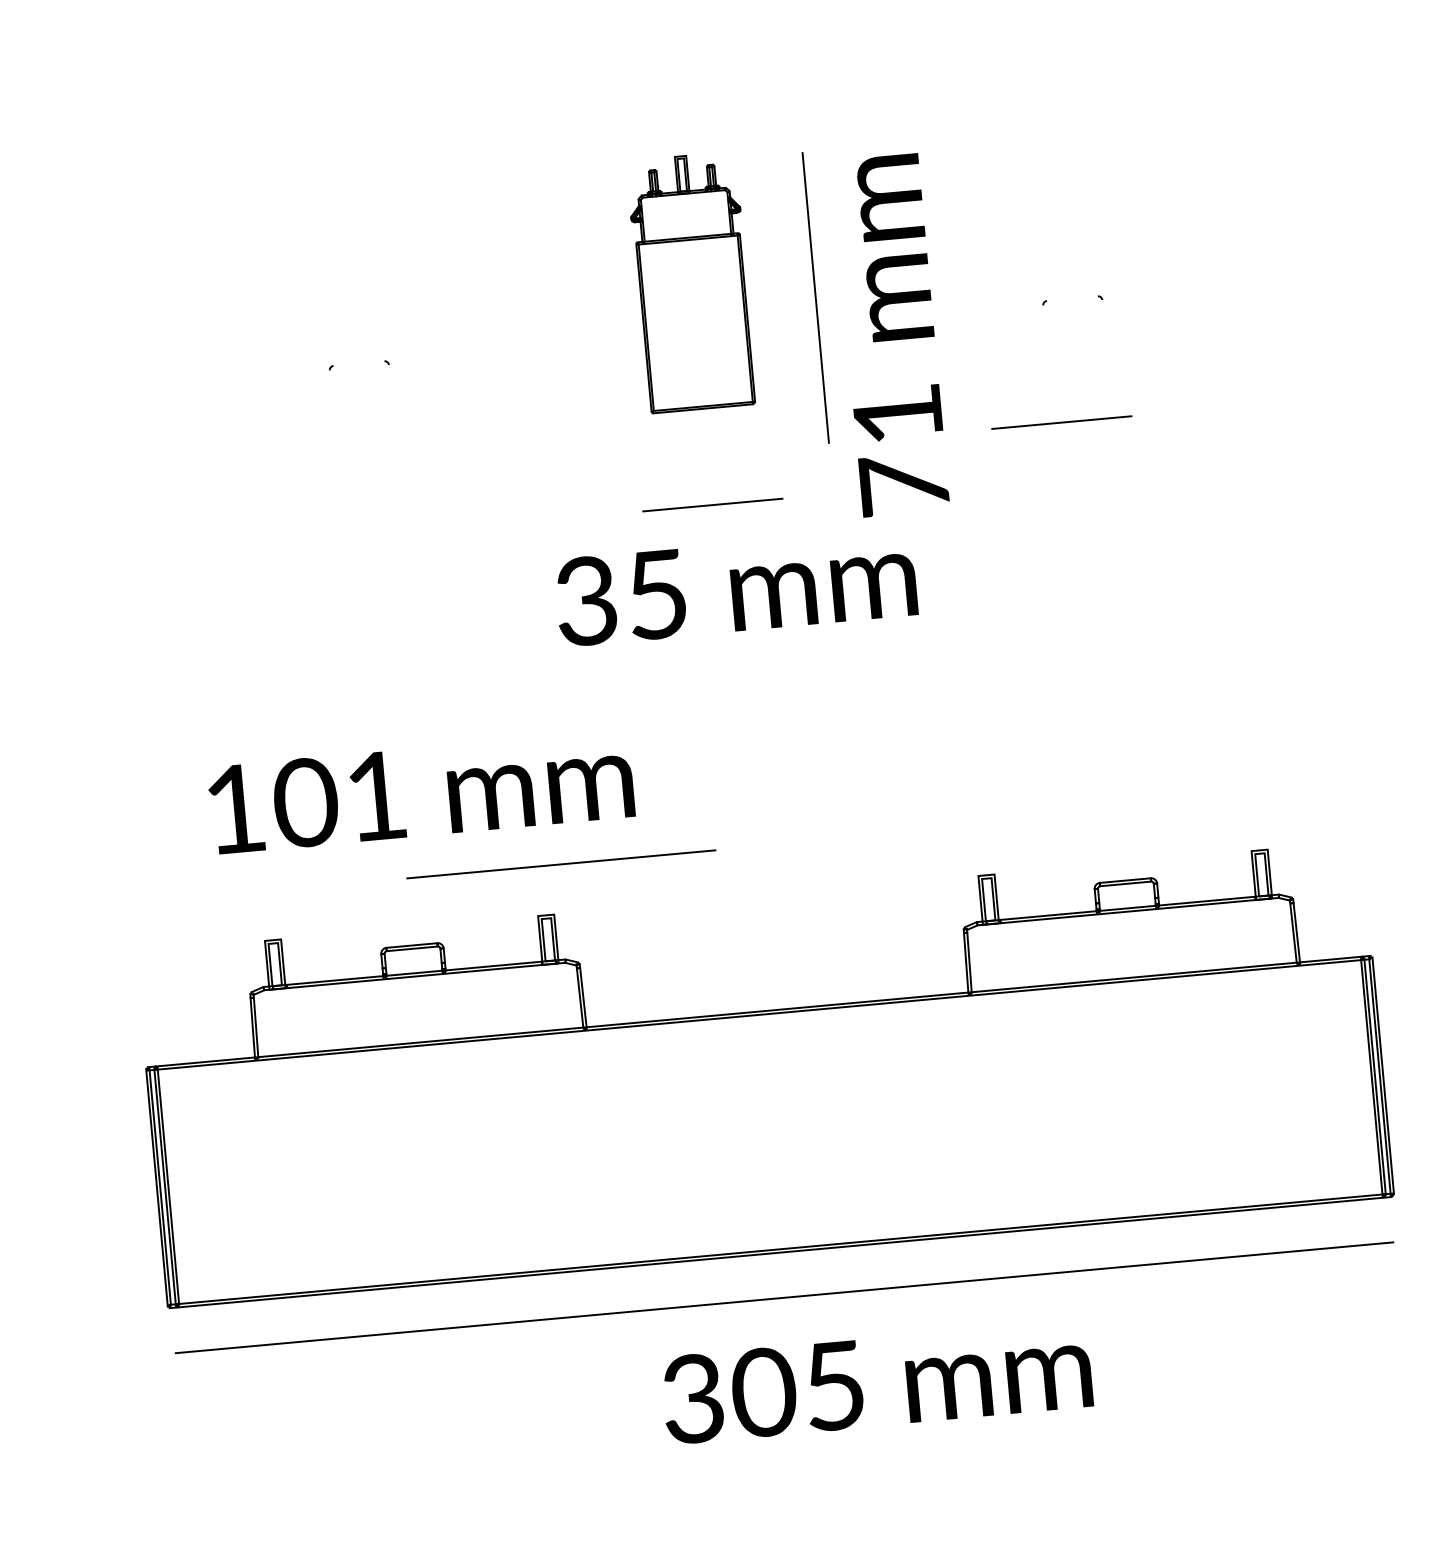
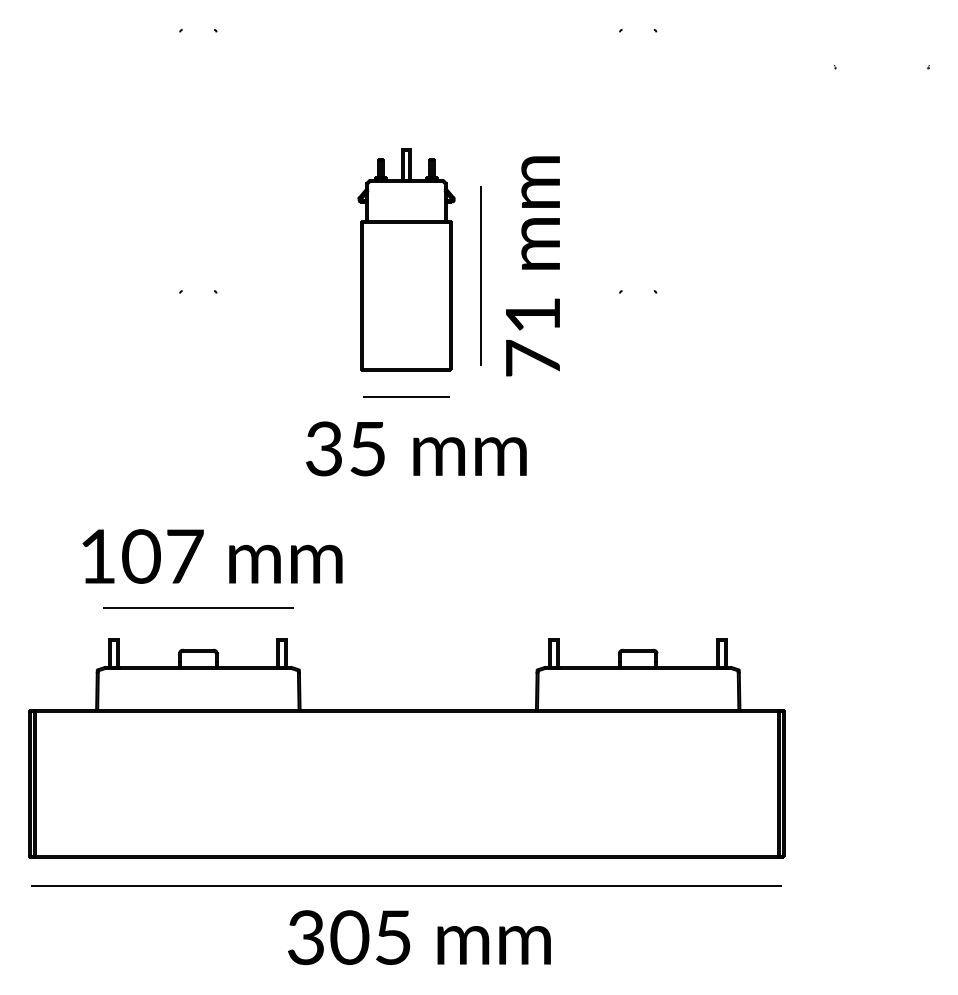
part: (691, 281) -> (406, 259), size x1.43
text: (889, 335) -> (532, 266), moved
line: (1061, 421) -> (624, 365), removed
text: (377, 796) -> (185, 556), 101 -> 107
line: (561, 862) -> (198, 607), moved
text: (877, 1381) -> (419, 937), moved

